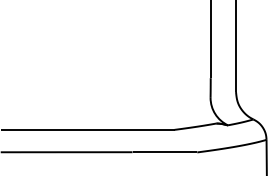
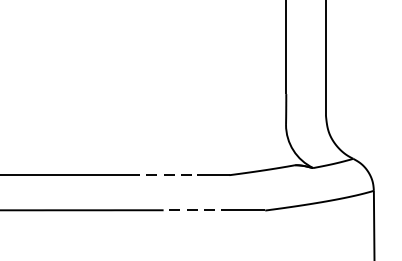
line: (132, 129) -> (163, 174), solid -> dashed
line: (154, 152) -> (198, 210), solid -> dashed

